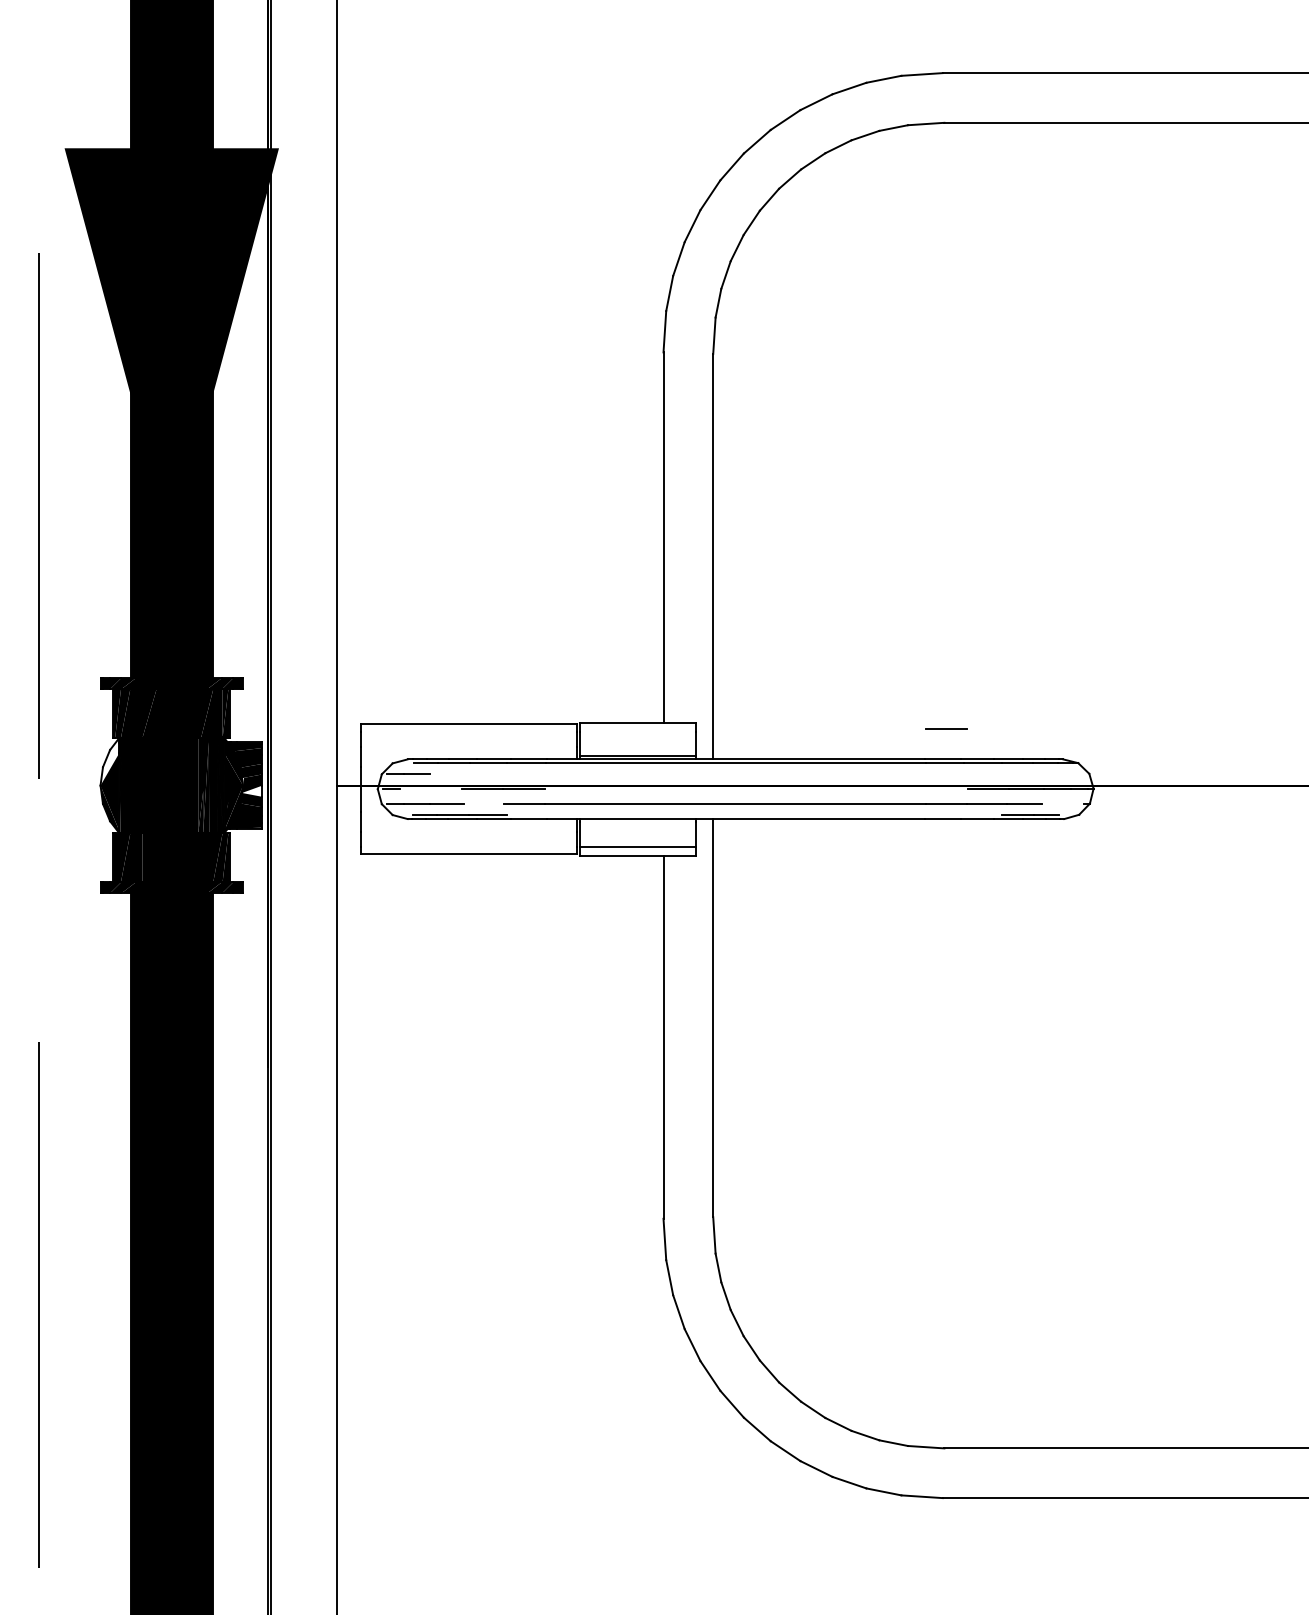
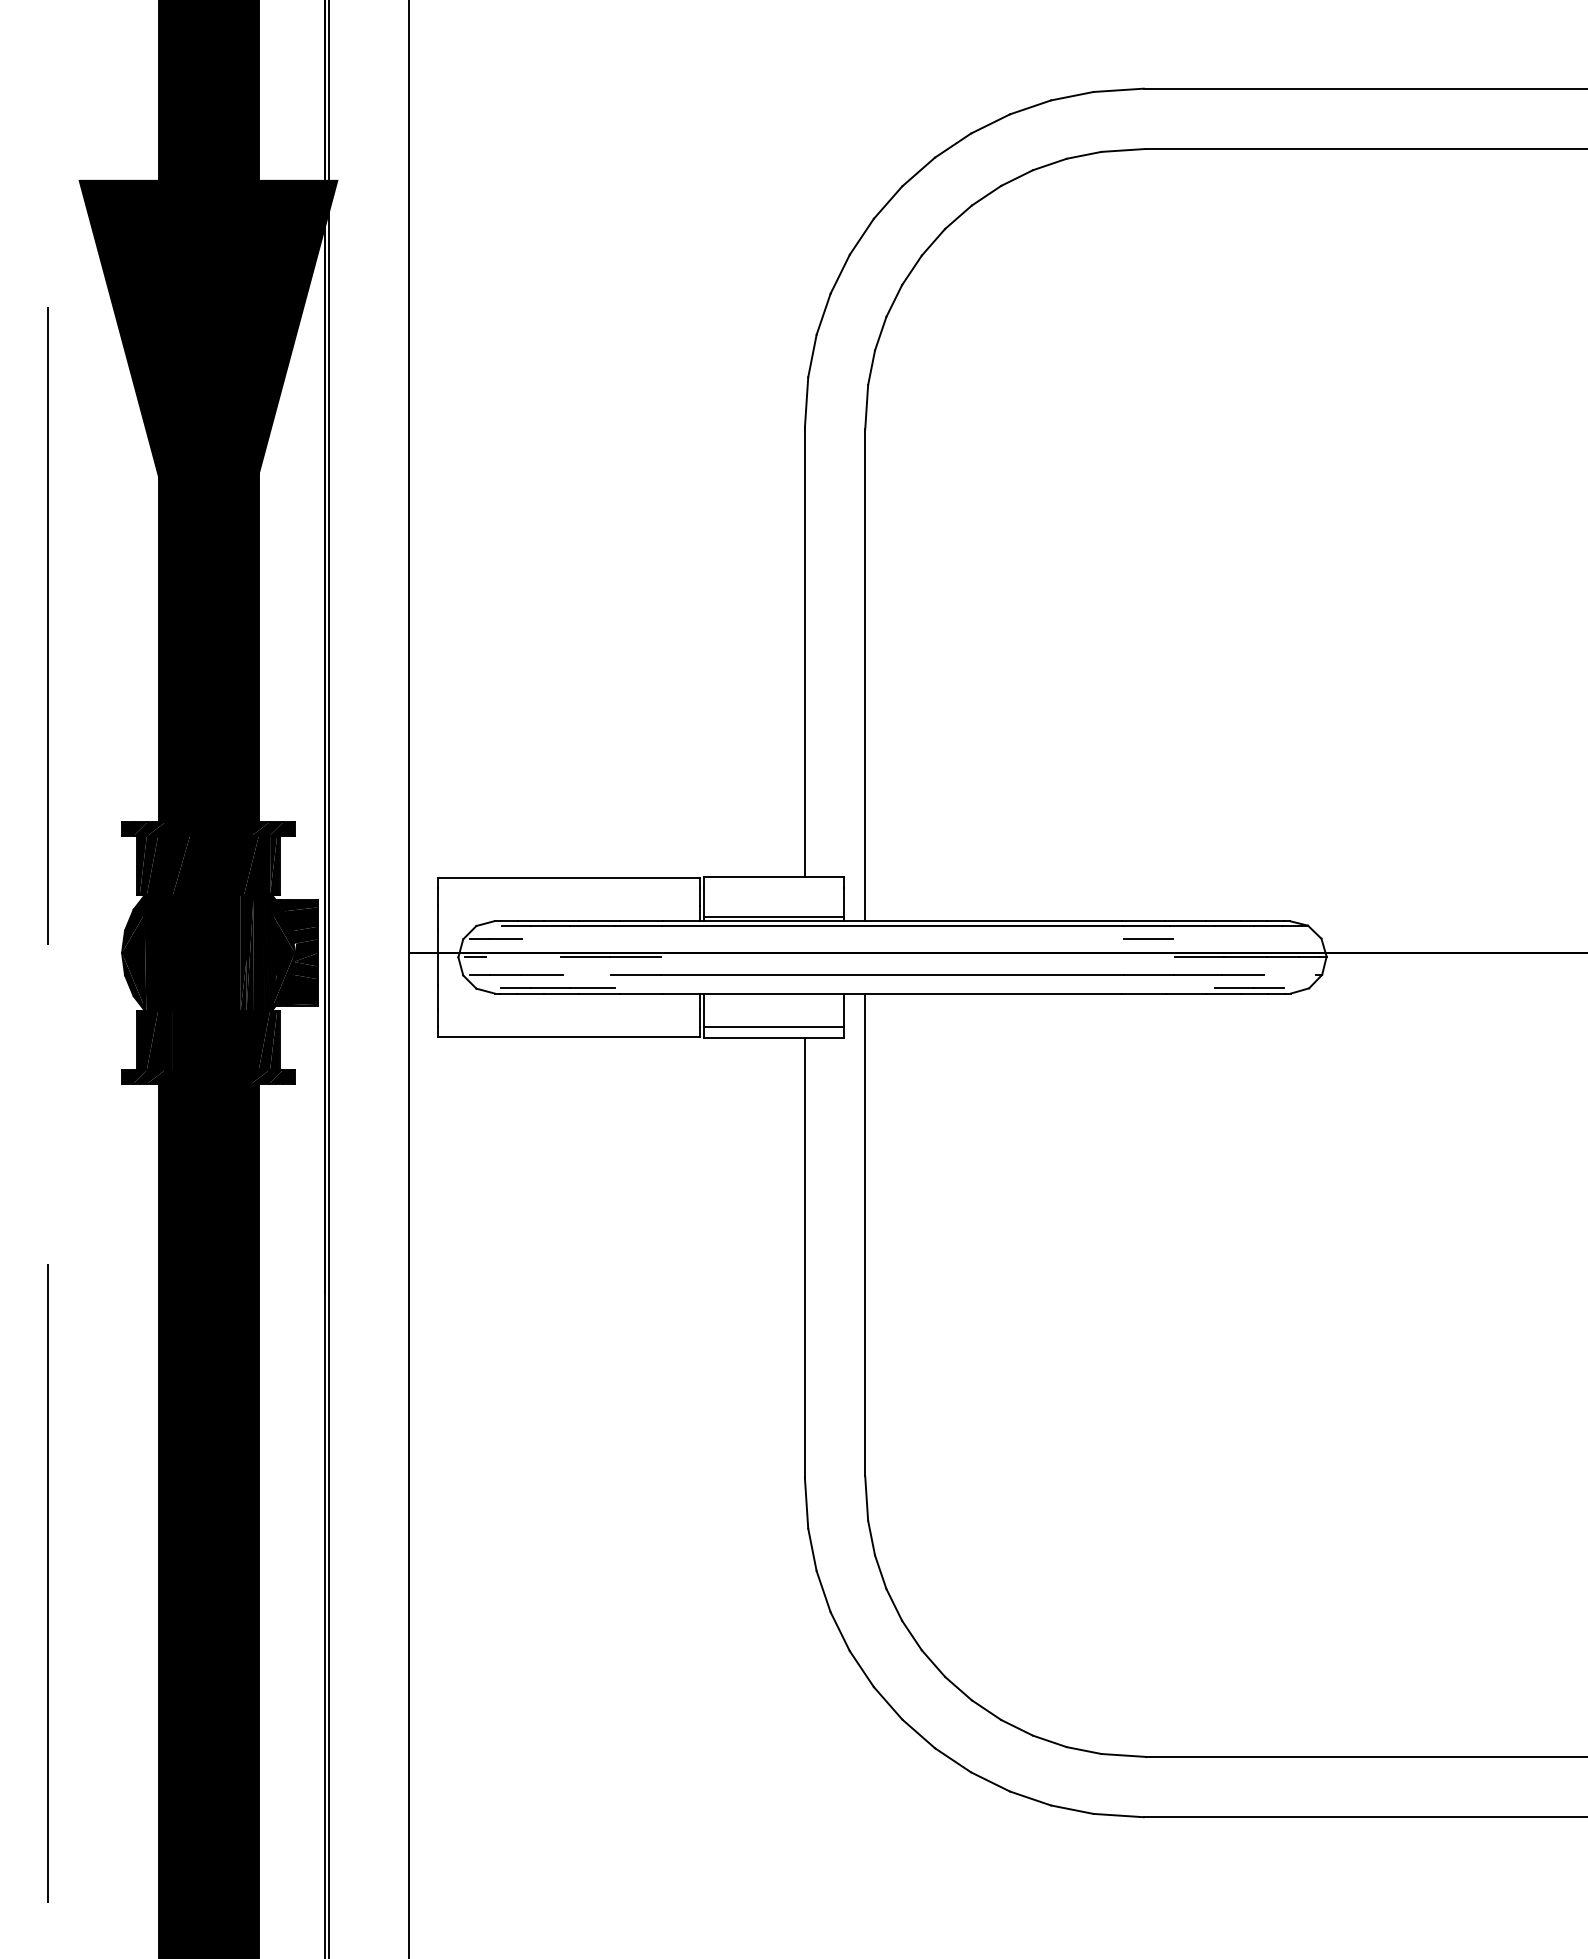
line: (946, 729) -> (1148, 938), moved
fill: (113, 761) -> (137, 923), added
fill: (251, 791) -> (305, 959), added

